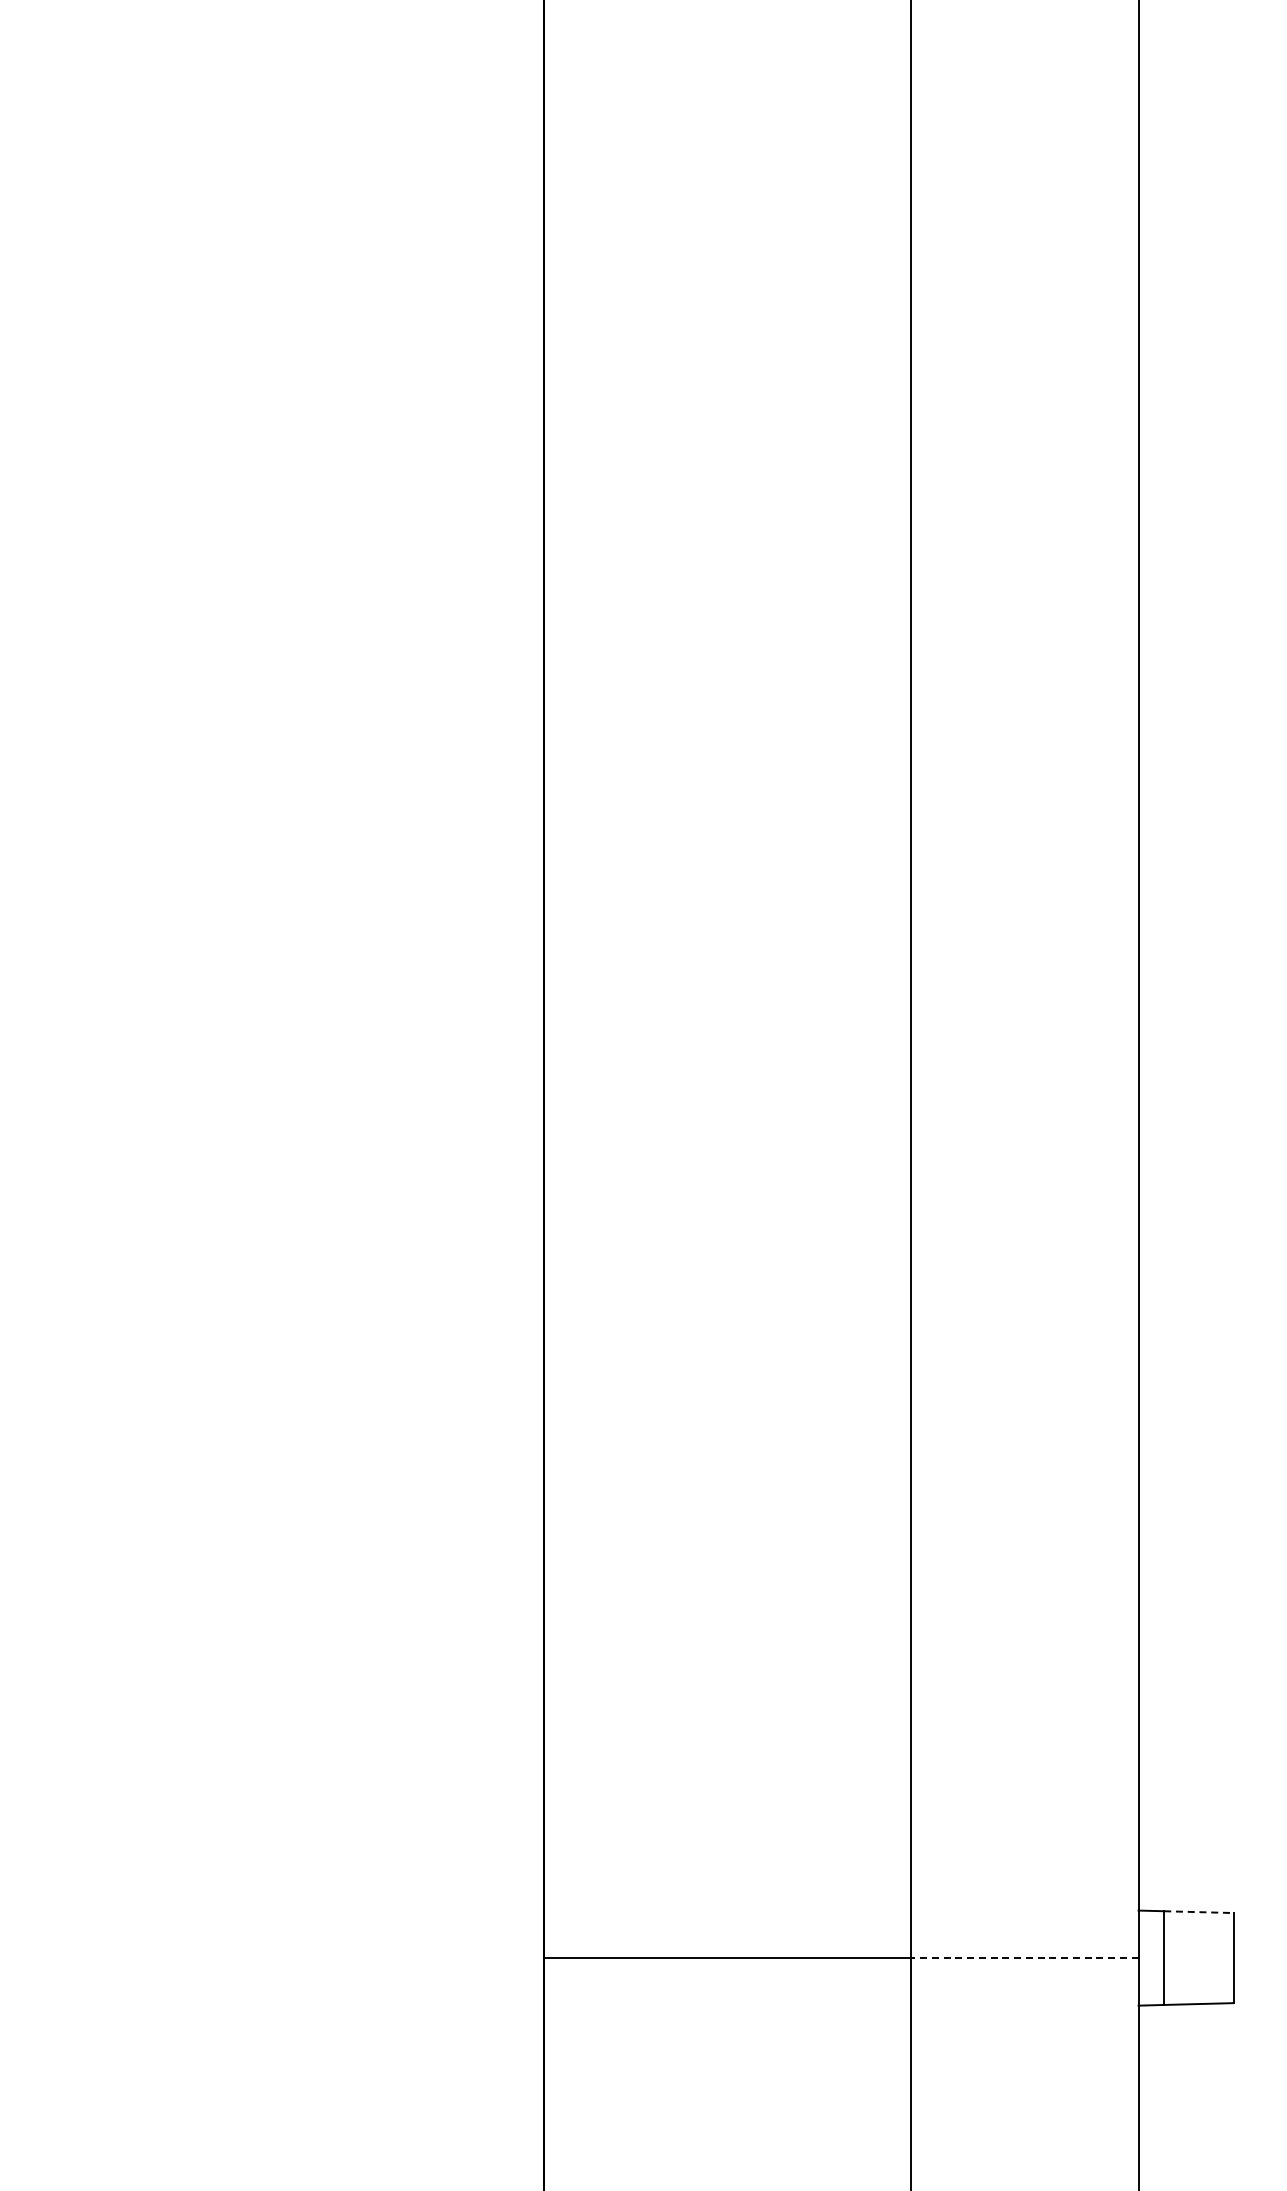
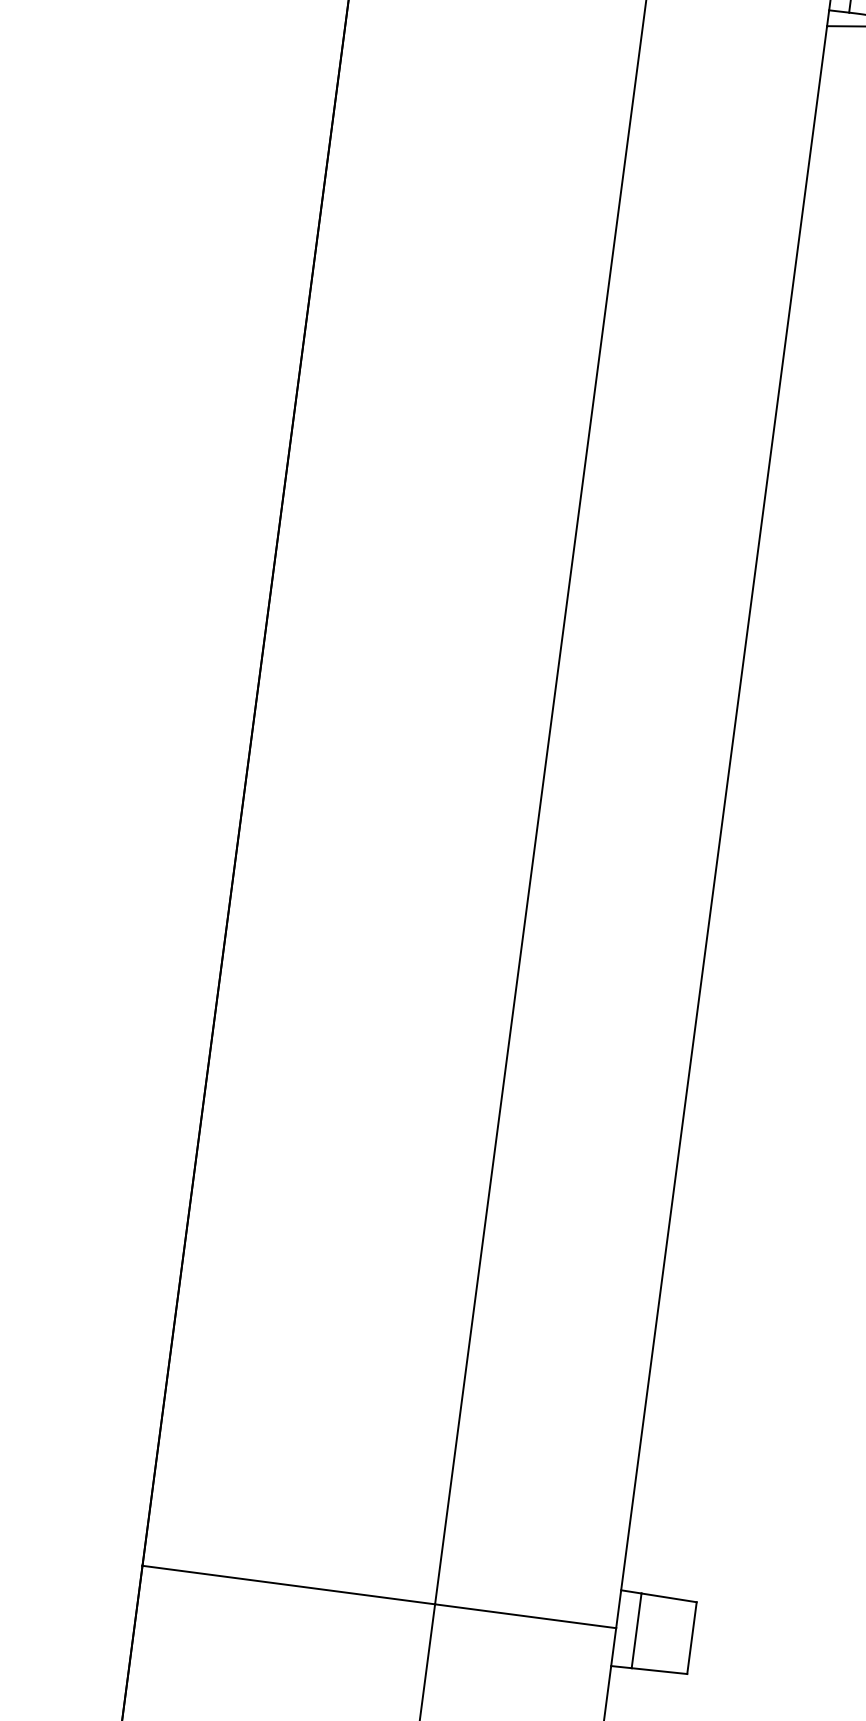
line: (1198, 1912) -> (668, 1598), dashed -> solid
line: (1024, 1958) -> (525, 1616), dashed -> solid

